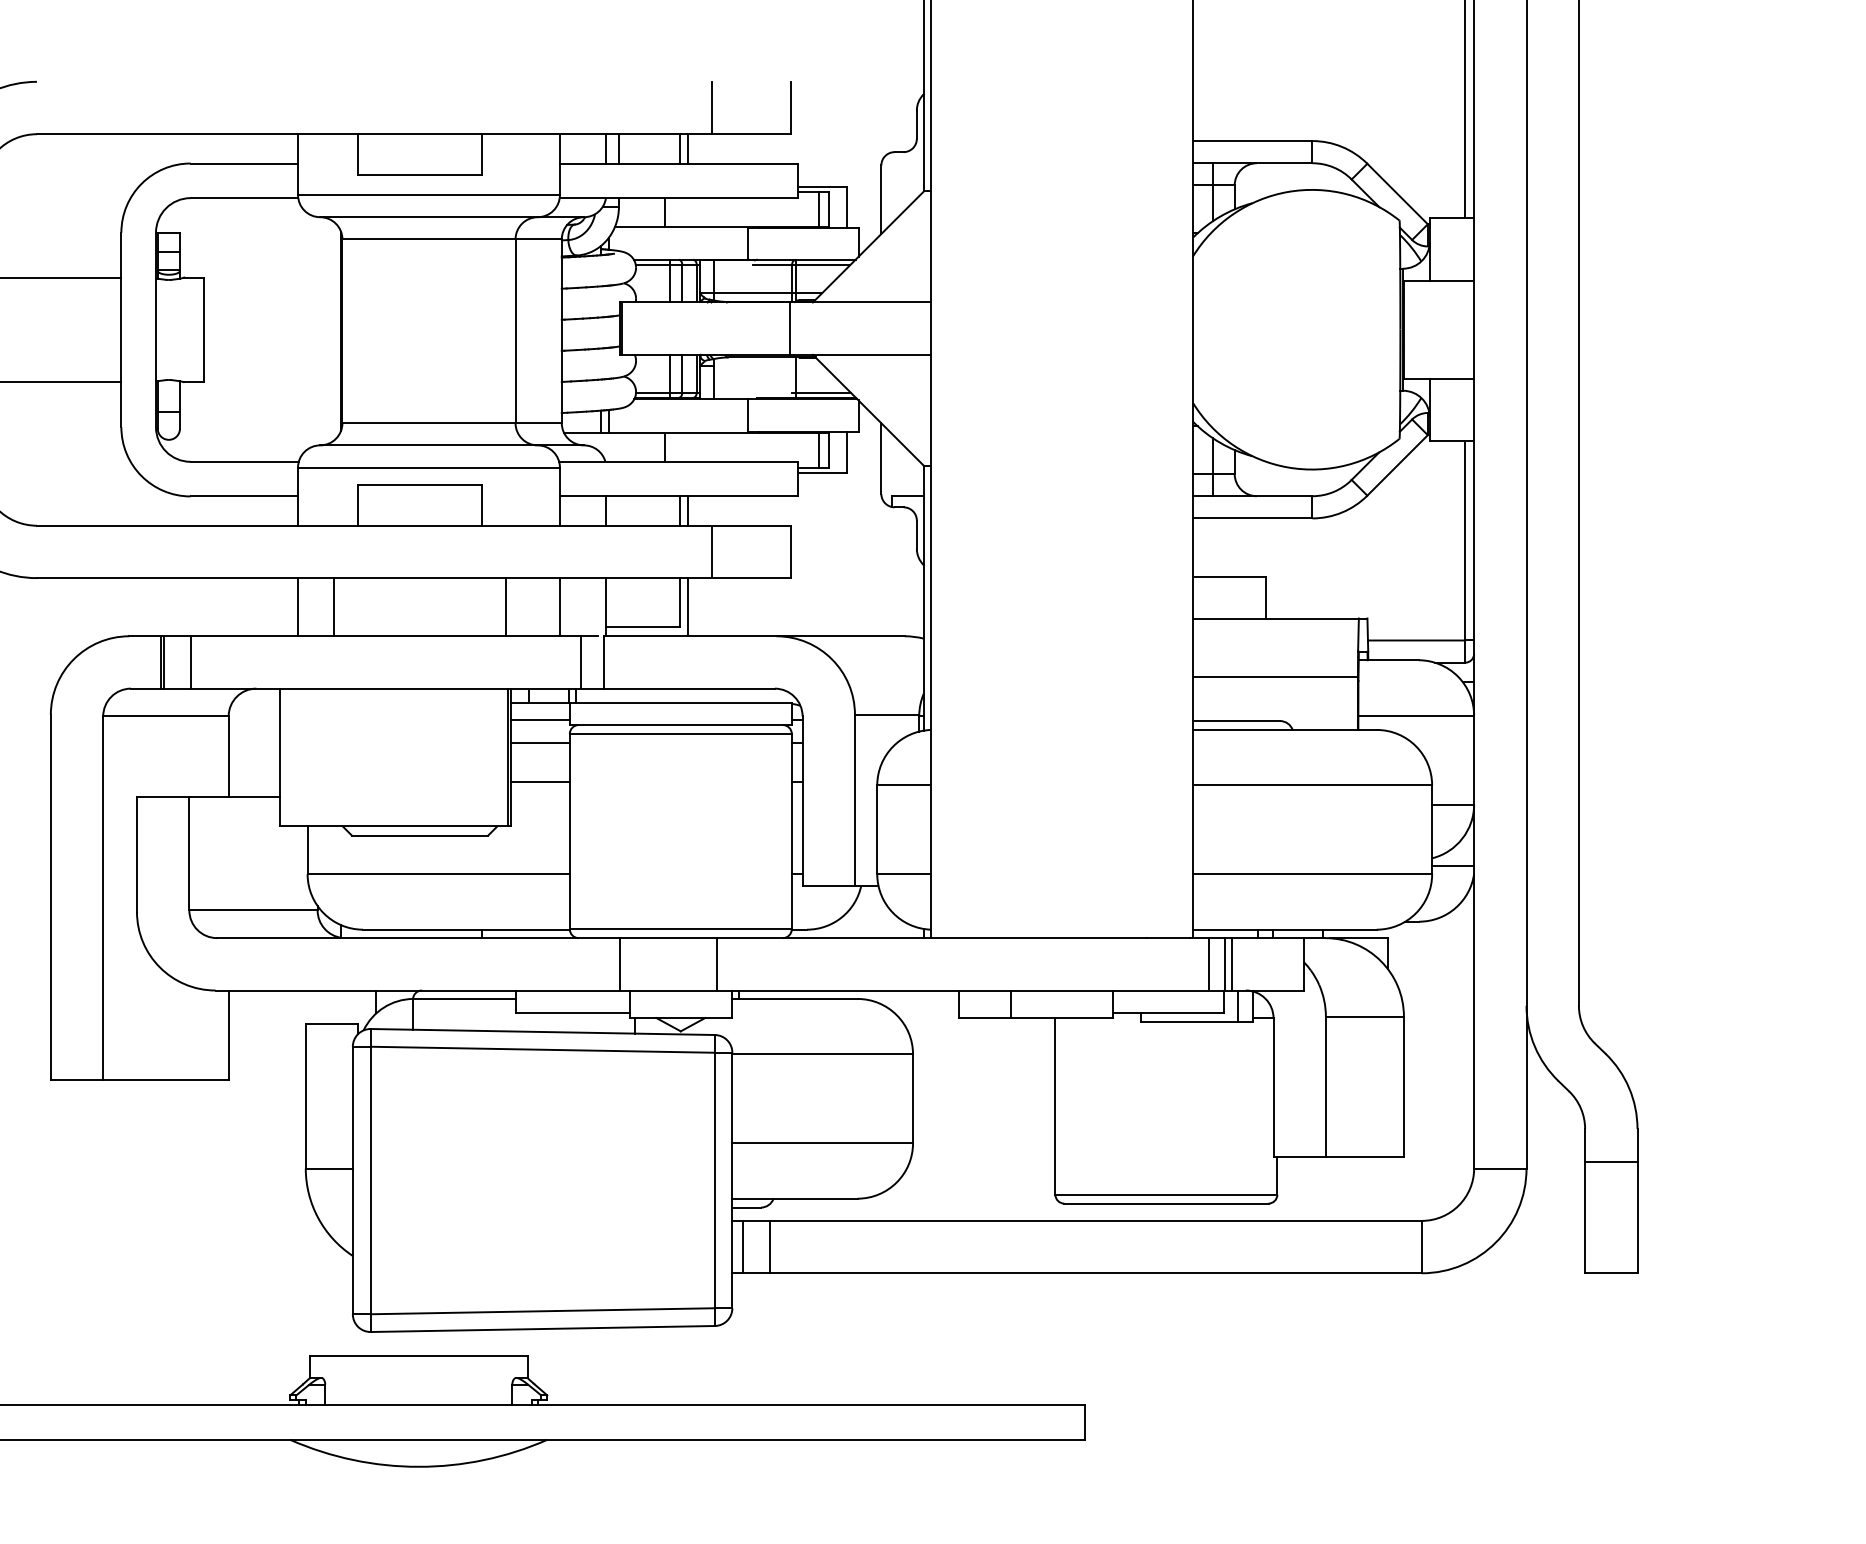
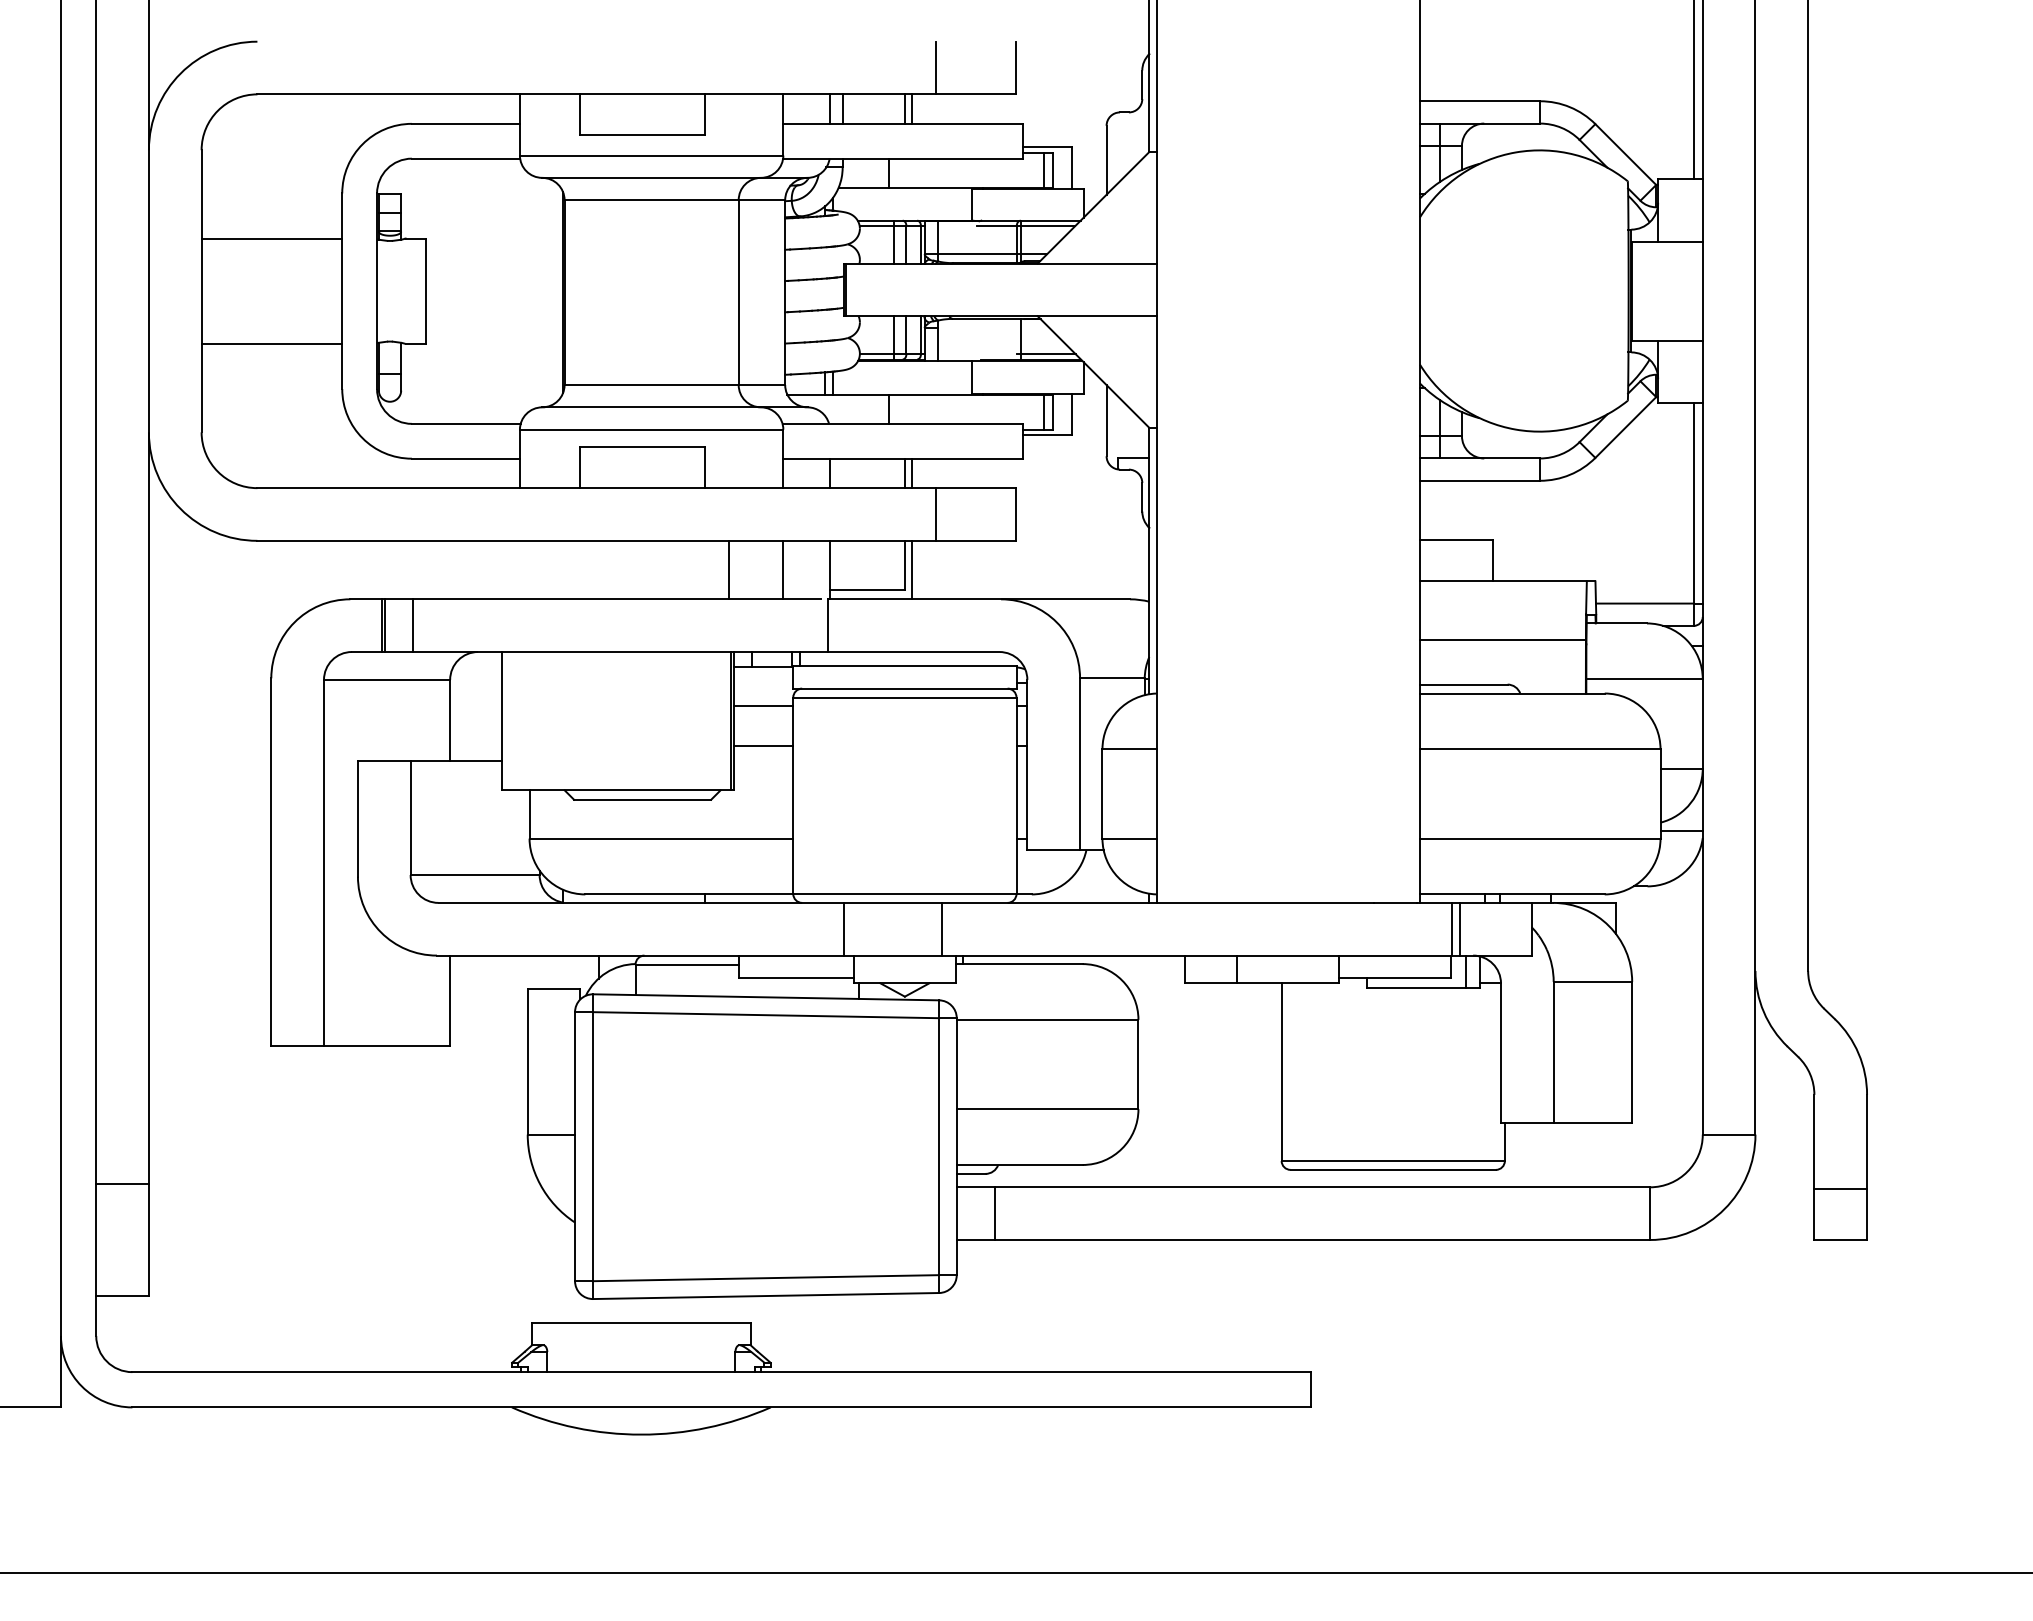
line: (789, 328) -> (1014, 289), removed
line: (297, 606) -> (519, 569), removed
line: (334, 606) -> (556, 569), removed
line: (580, 662) -> (804, 625), removed
line: (540, 719) -> (763, 683), removed
line: (1209, 963) -> (1436, 928), removed
line: (1611, 1162) -> (1840, 1189), moved
line: (743, 1246) -> (967, 1213), removed

